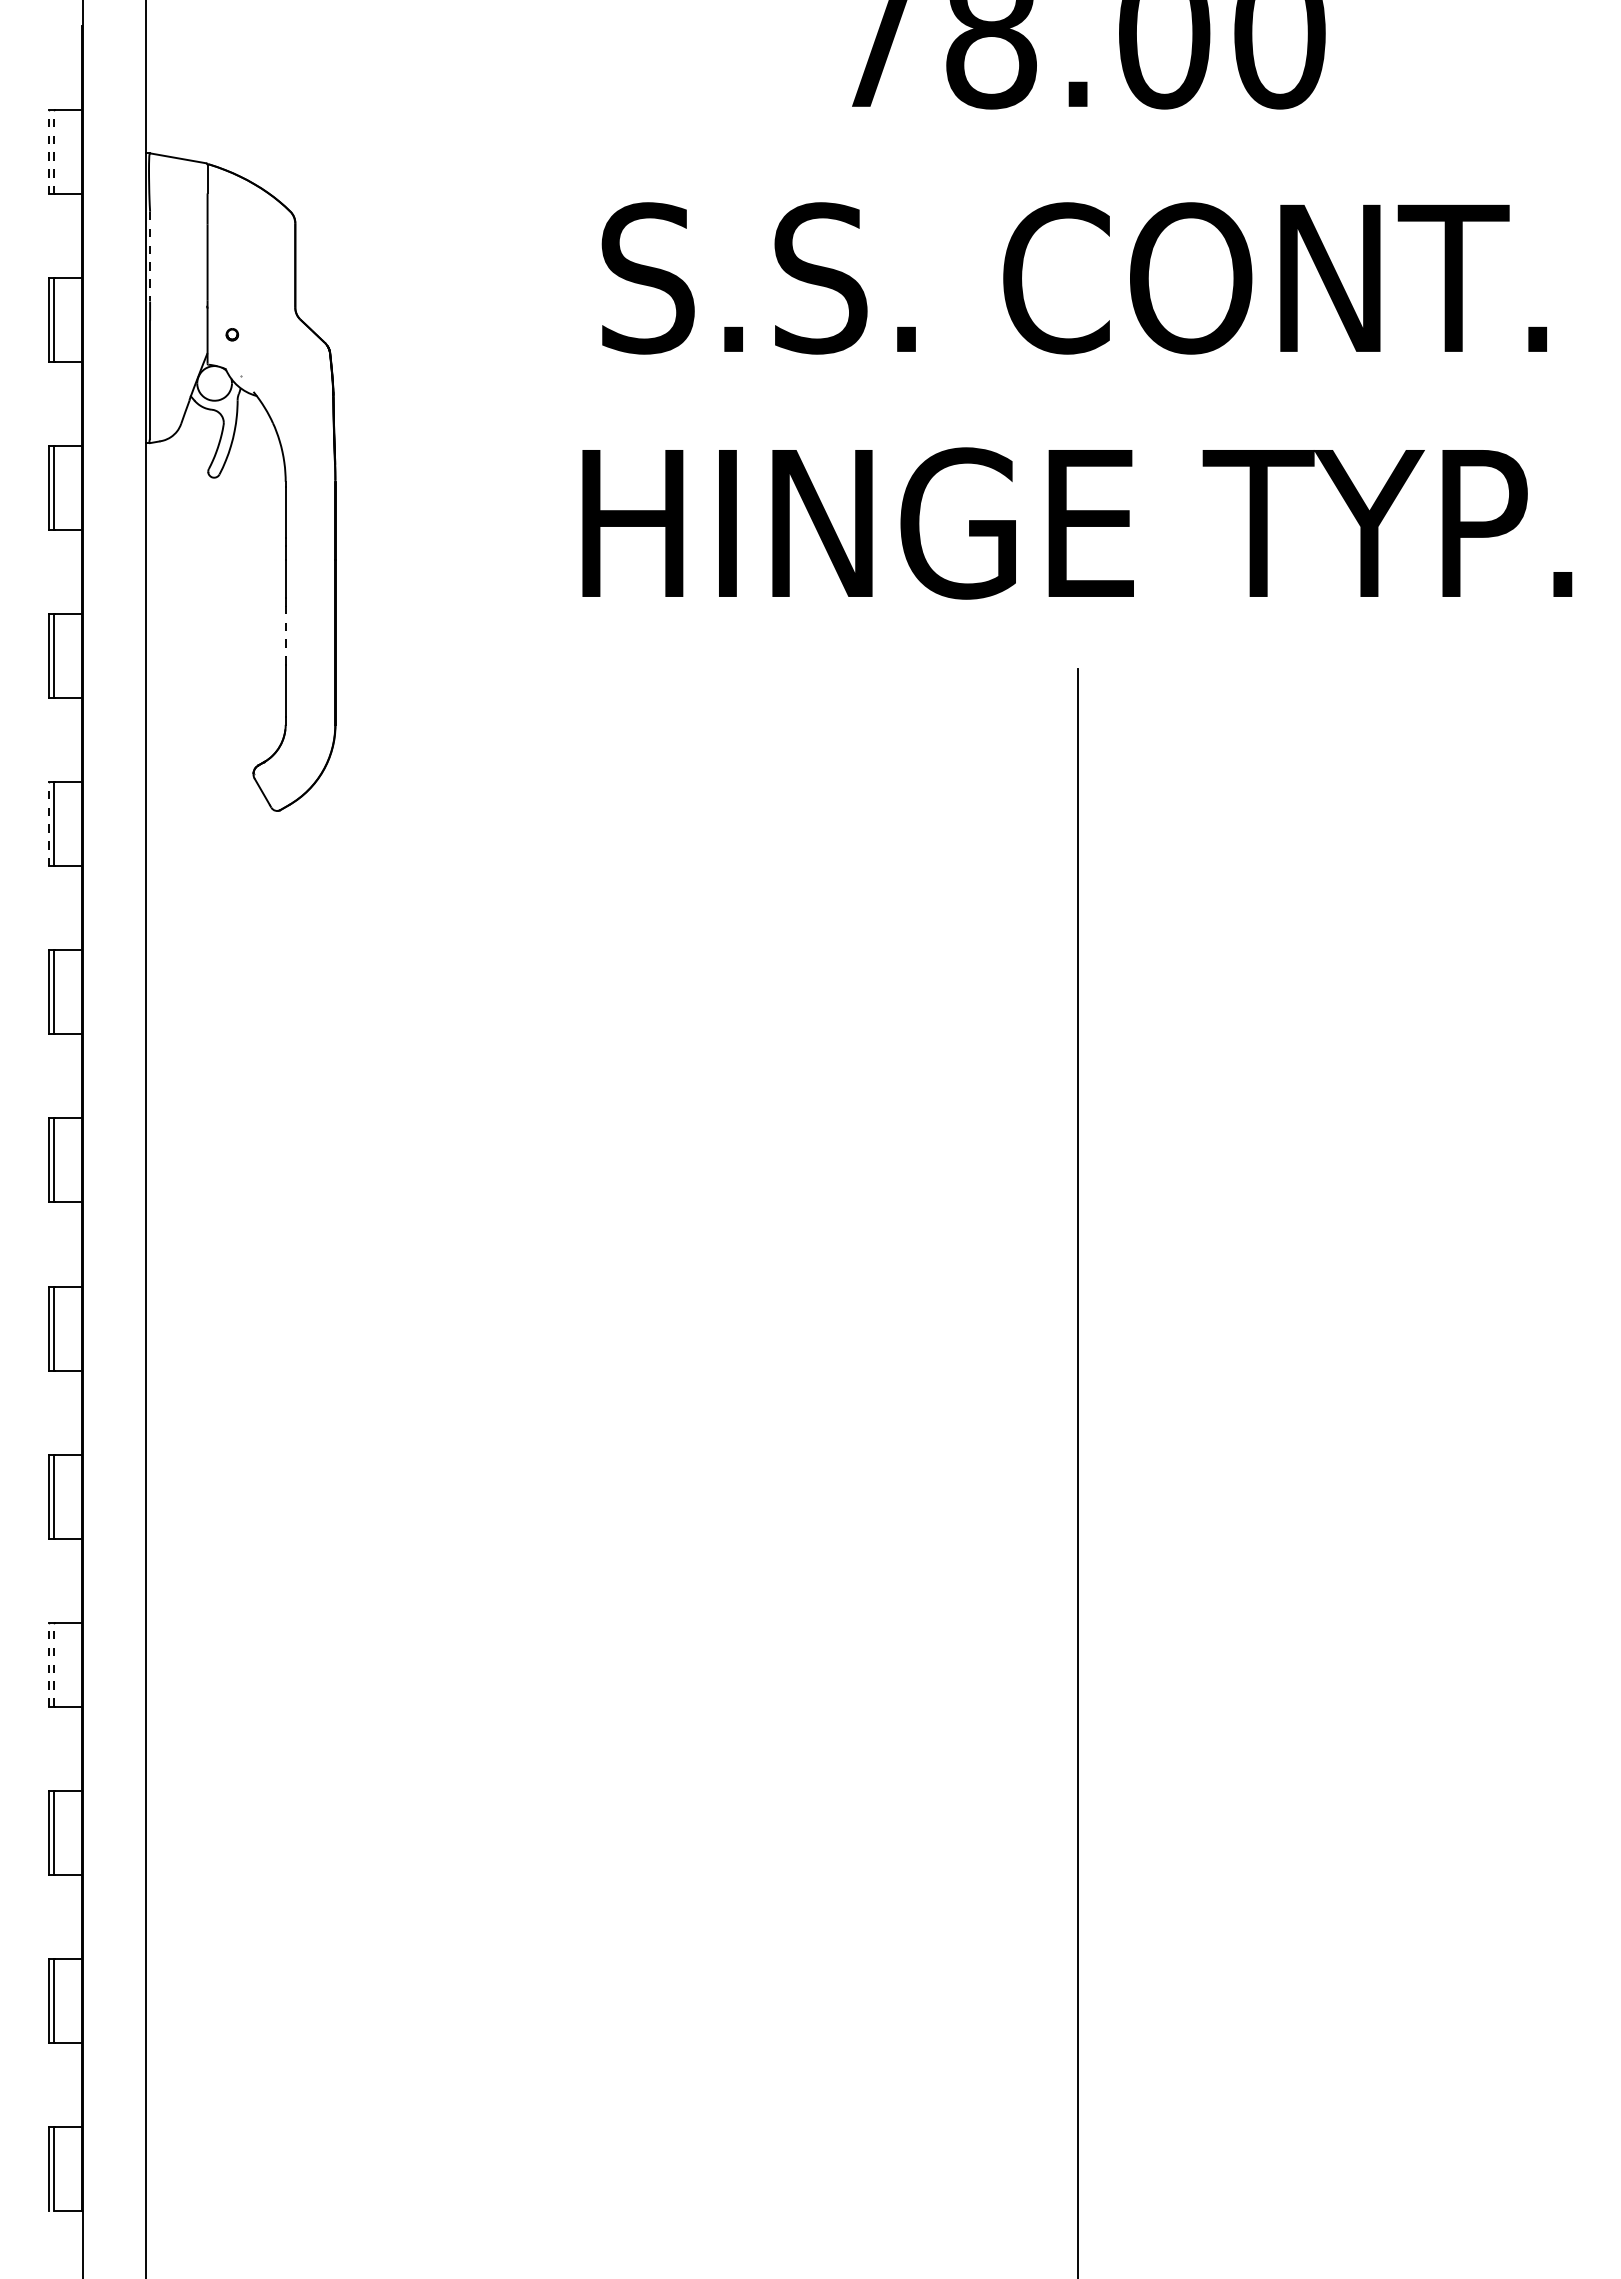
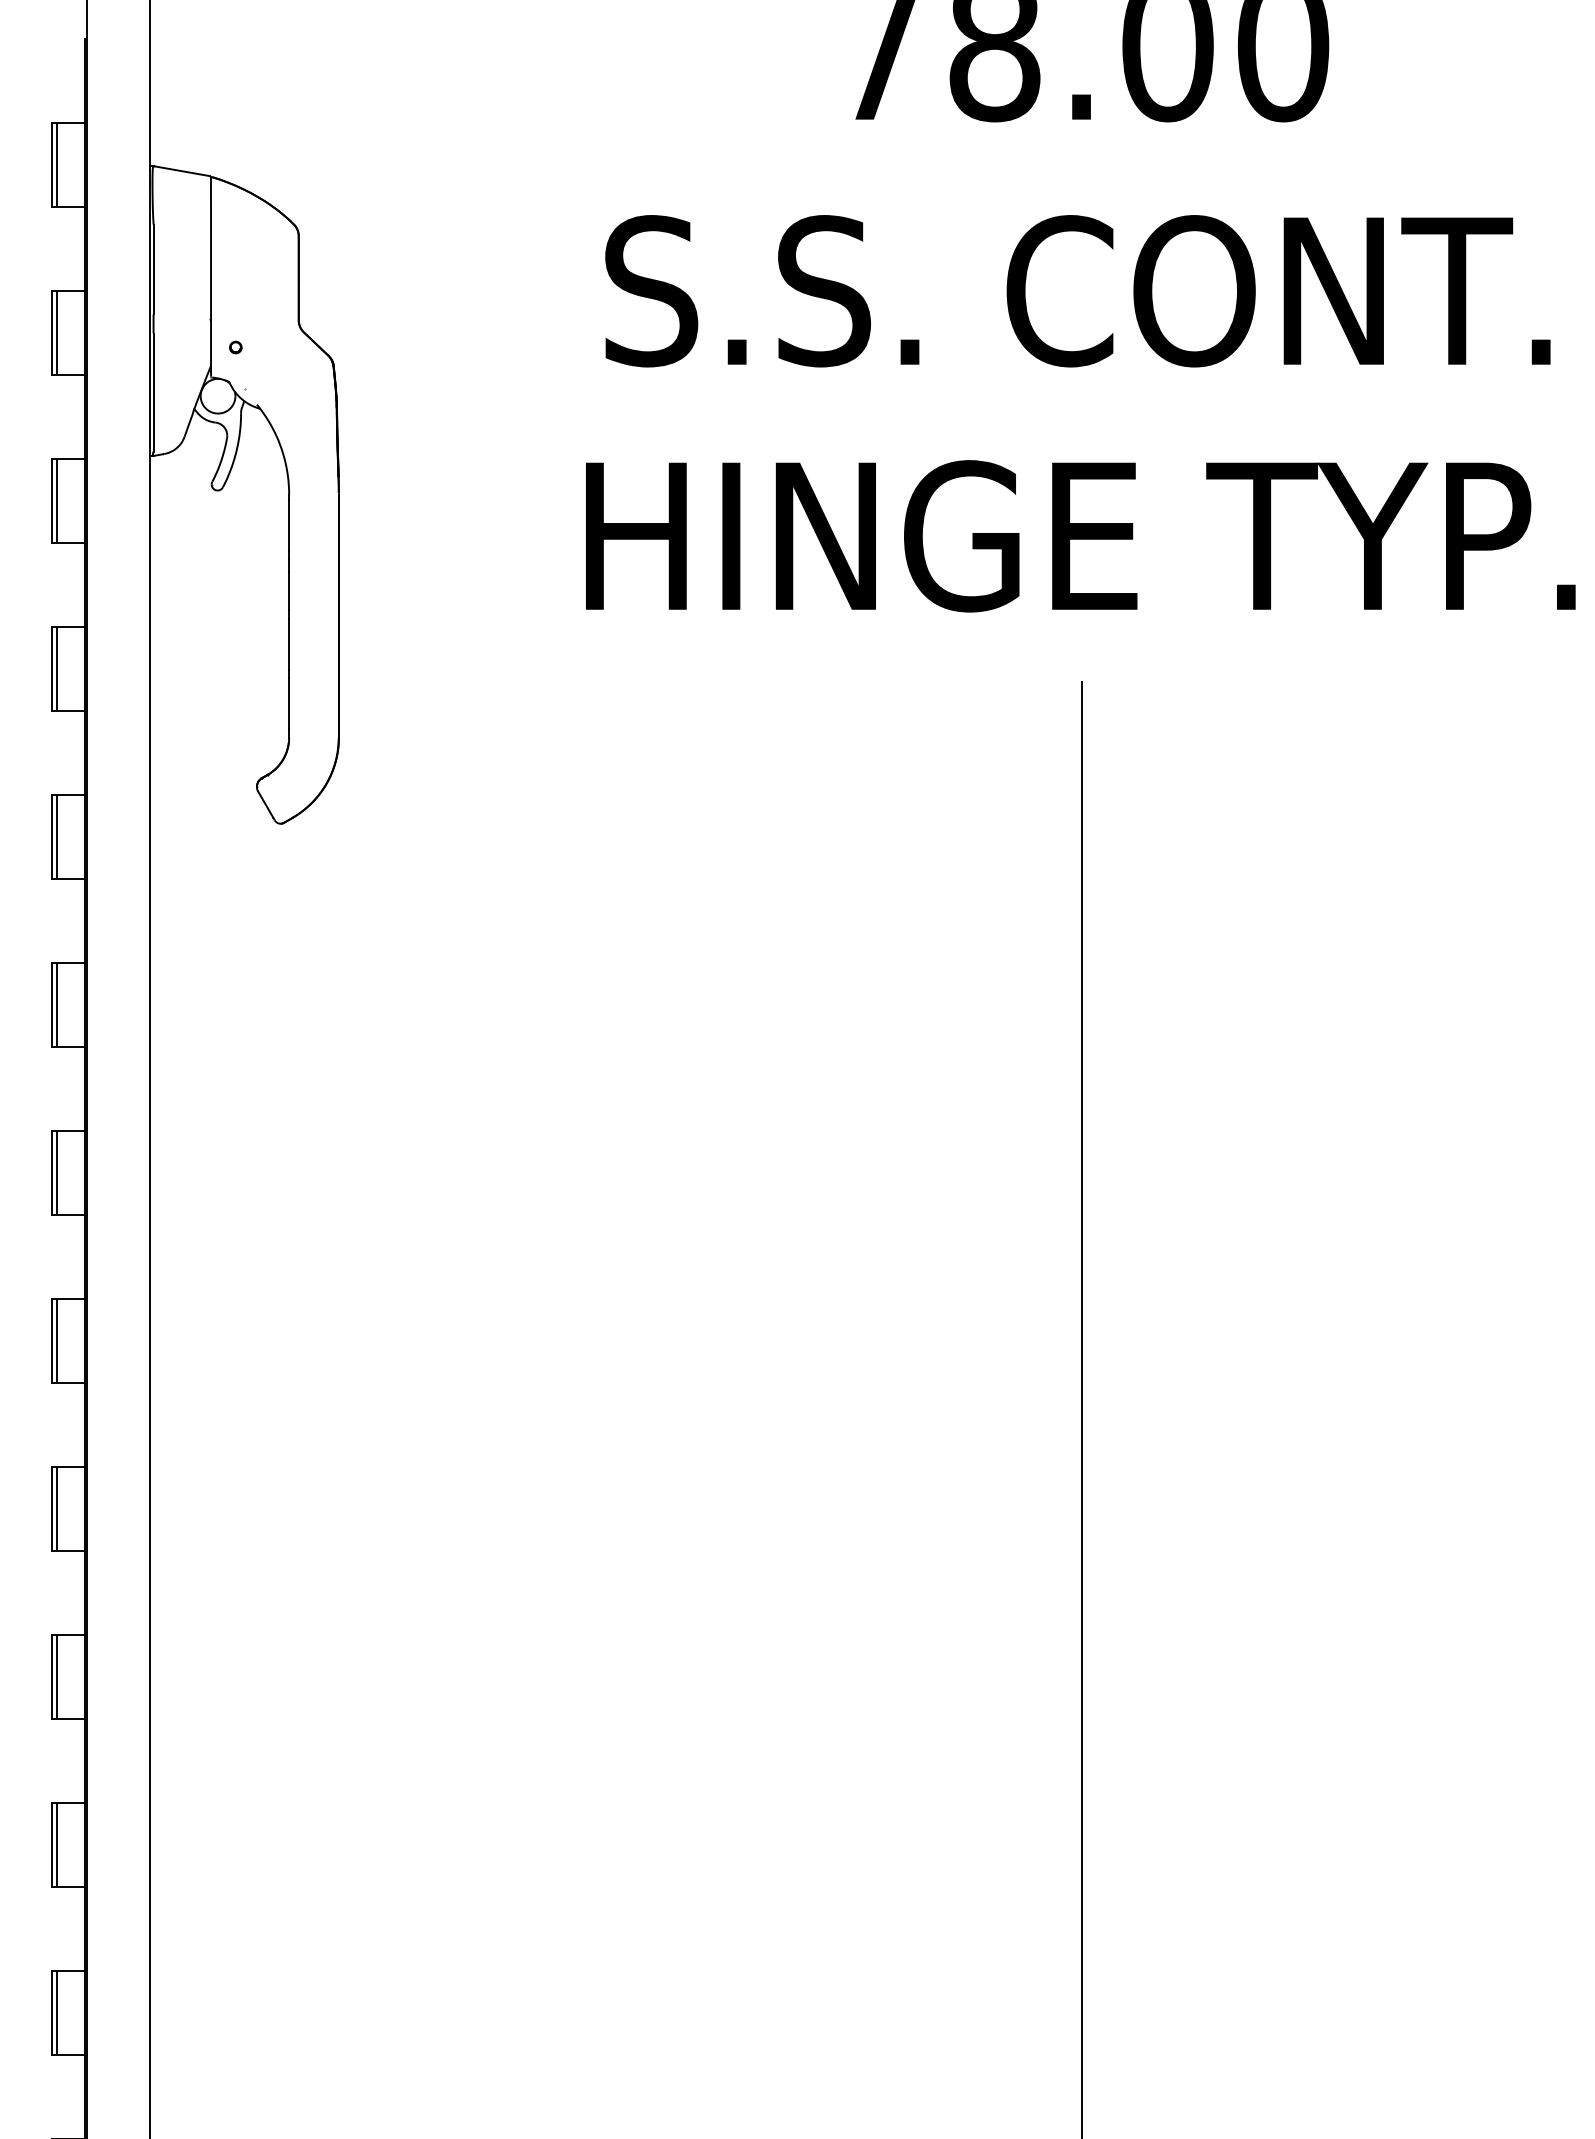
line: (48, 151) -> (51, 164), dashed -> solid
line: (54, 151) -> (57, 164), dashed -> solid
line: (150, 256) -> (153, 269), dashed -> solid
line: (285, 631) -> (288, 644), dashed -> solid
line: (48, 823) -> (51, 836), dashed -> solid
line: (48, 1664) -> (51, 1677), dashed -> solid
line: (54, 1664) -> (57, 1677), dashed -> solid

